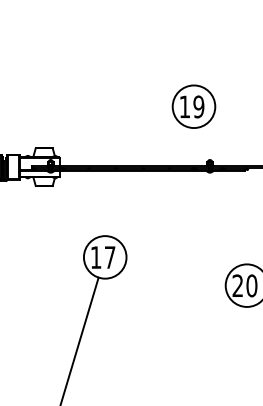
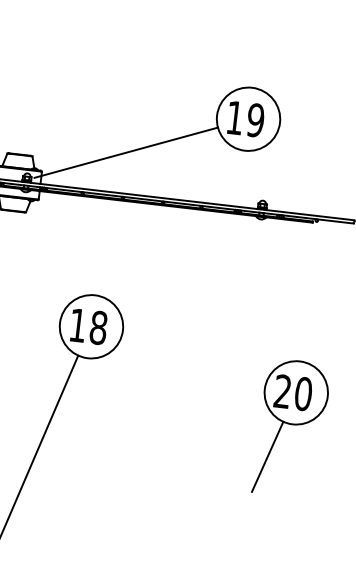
line: (114, 138) -> (125, 152), added
text: (109, 257) -> (97, 327), 17 -> 18
line: (232, 330) -> (267, 456), added

